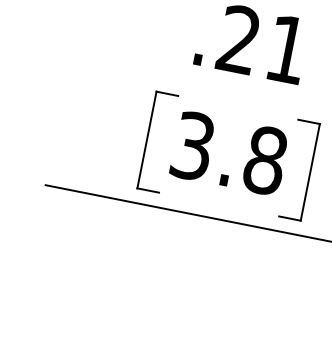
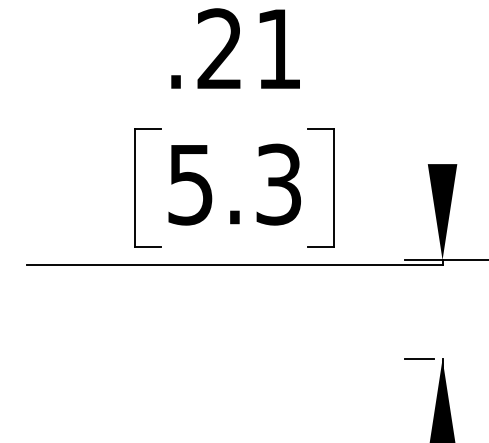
text: (229, 153) -> (235, 184), 3.8 -> 5.3

